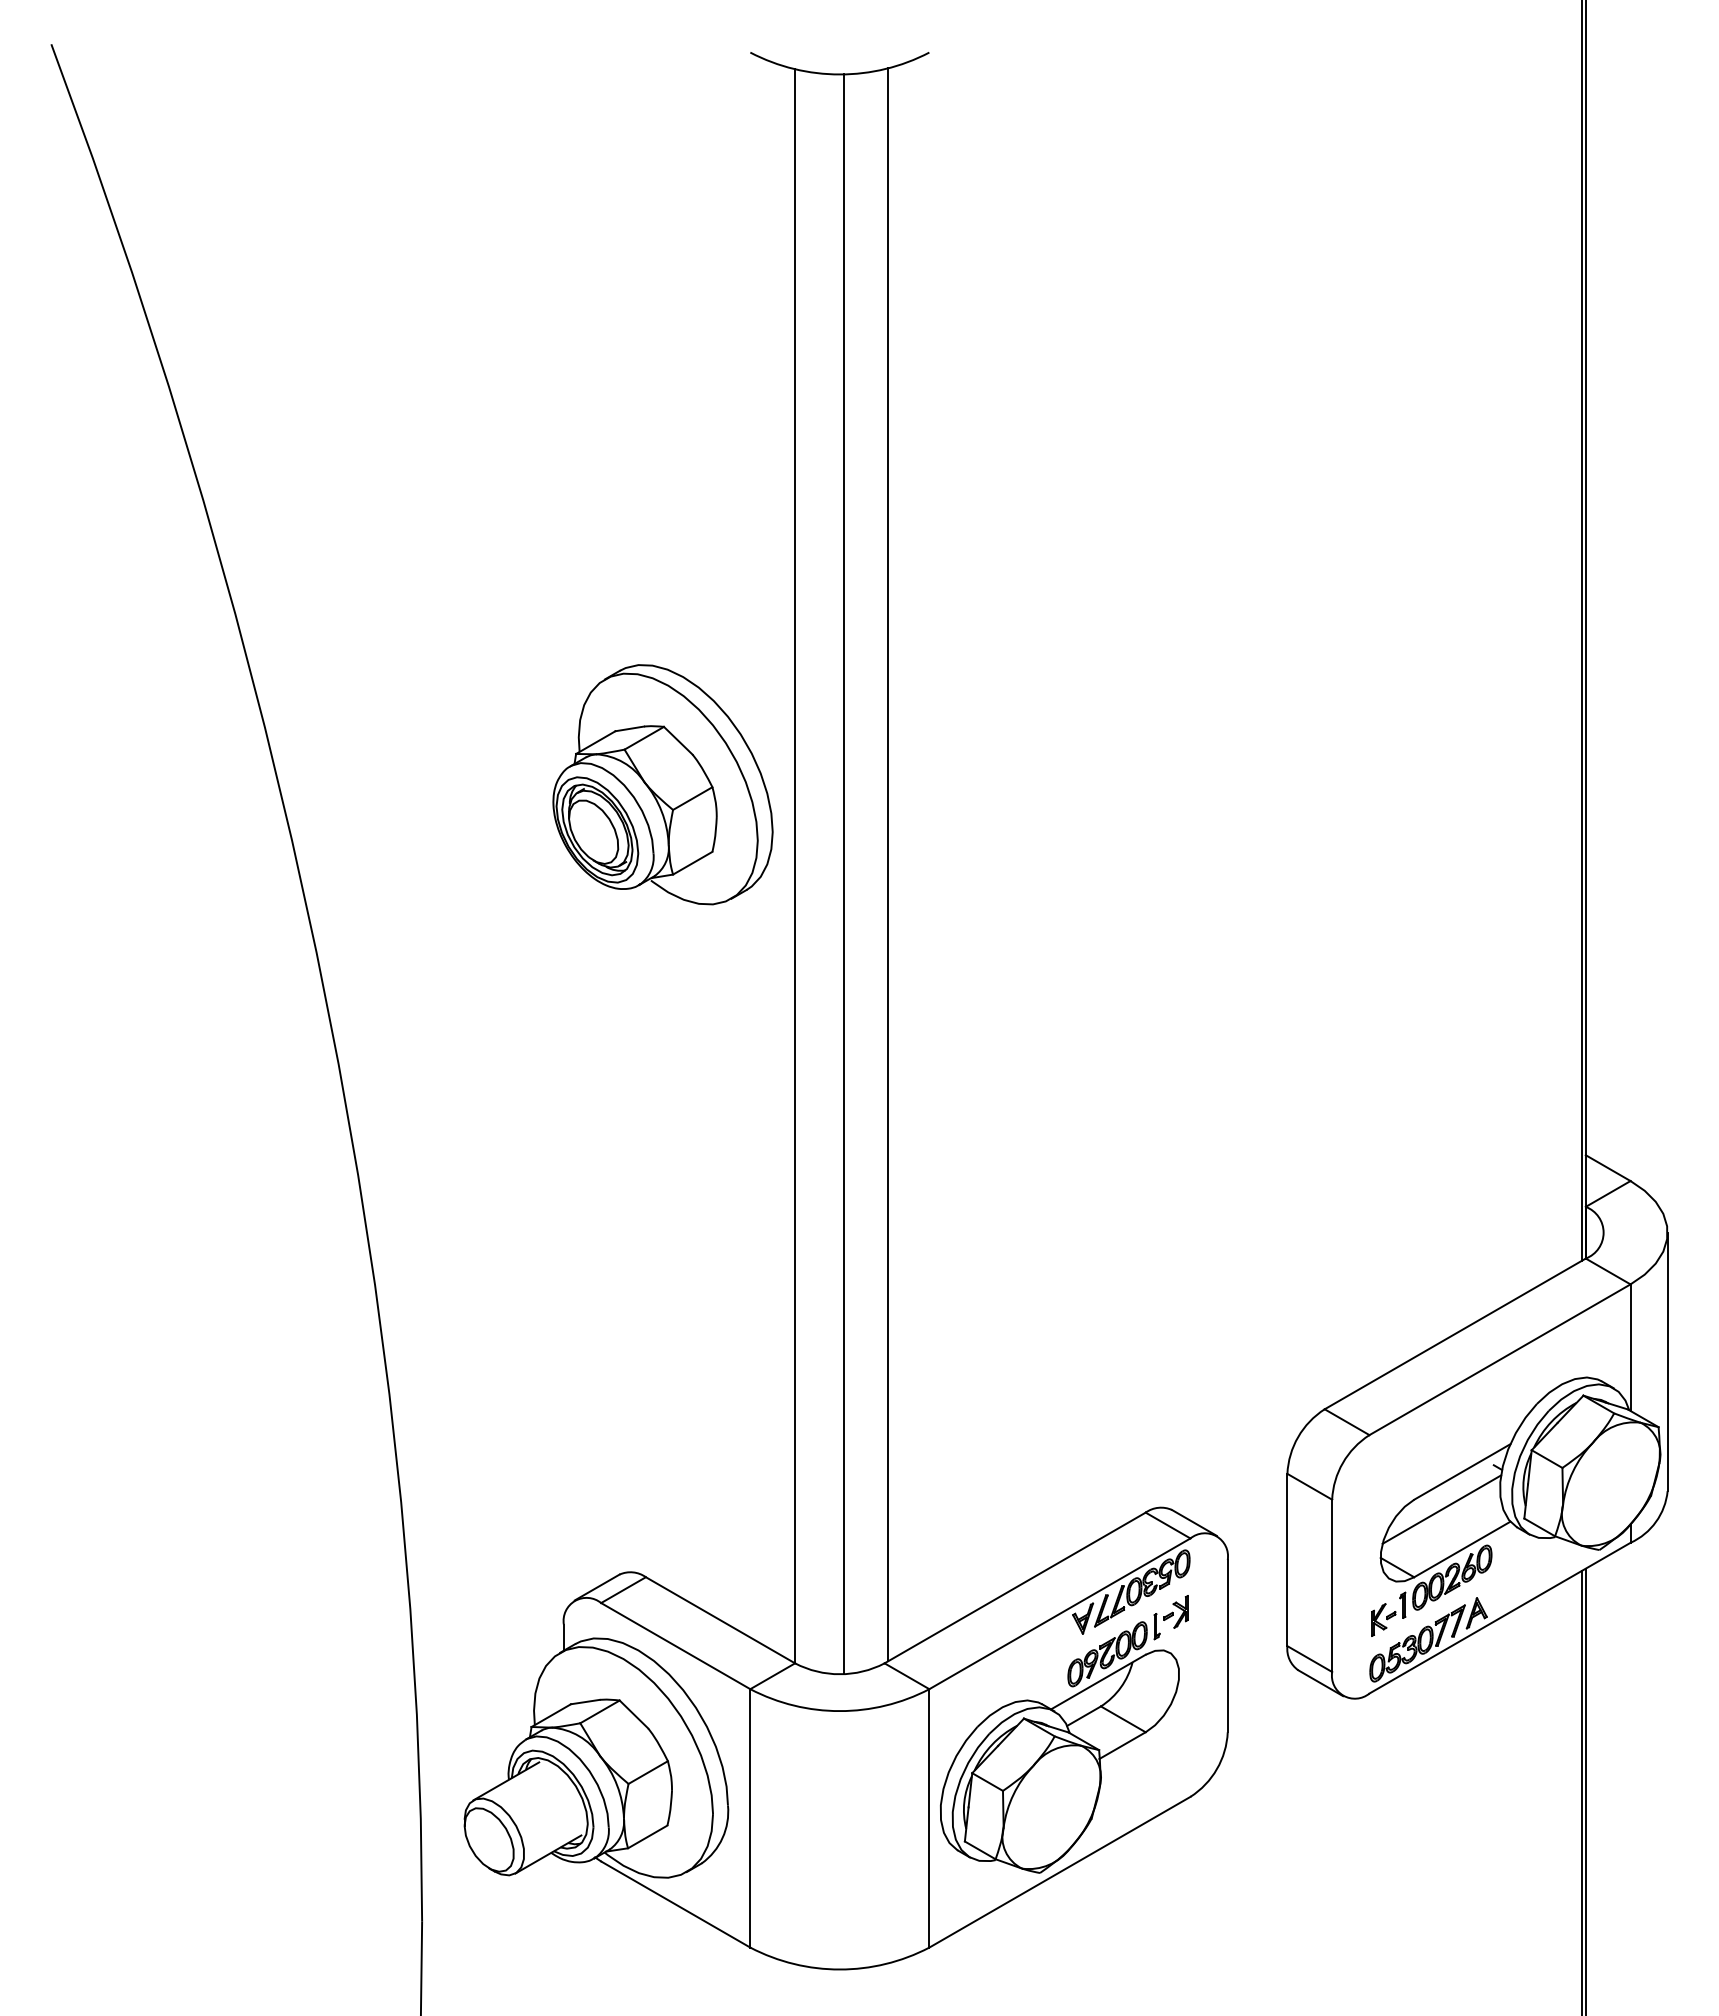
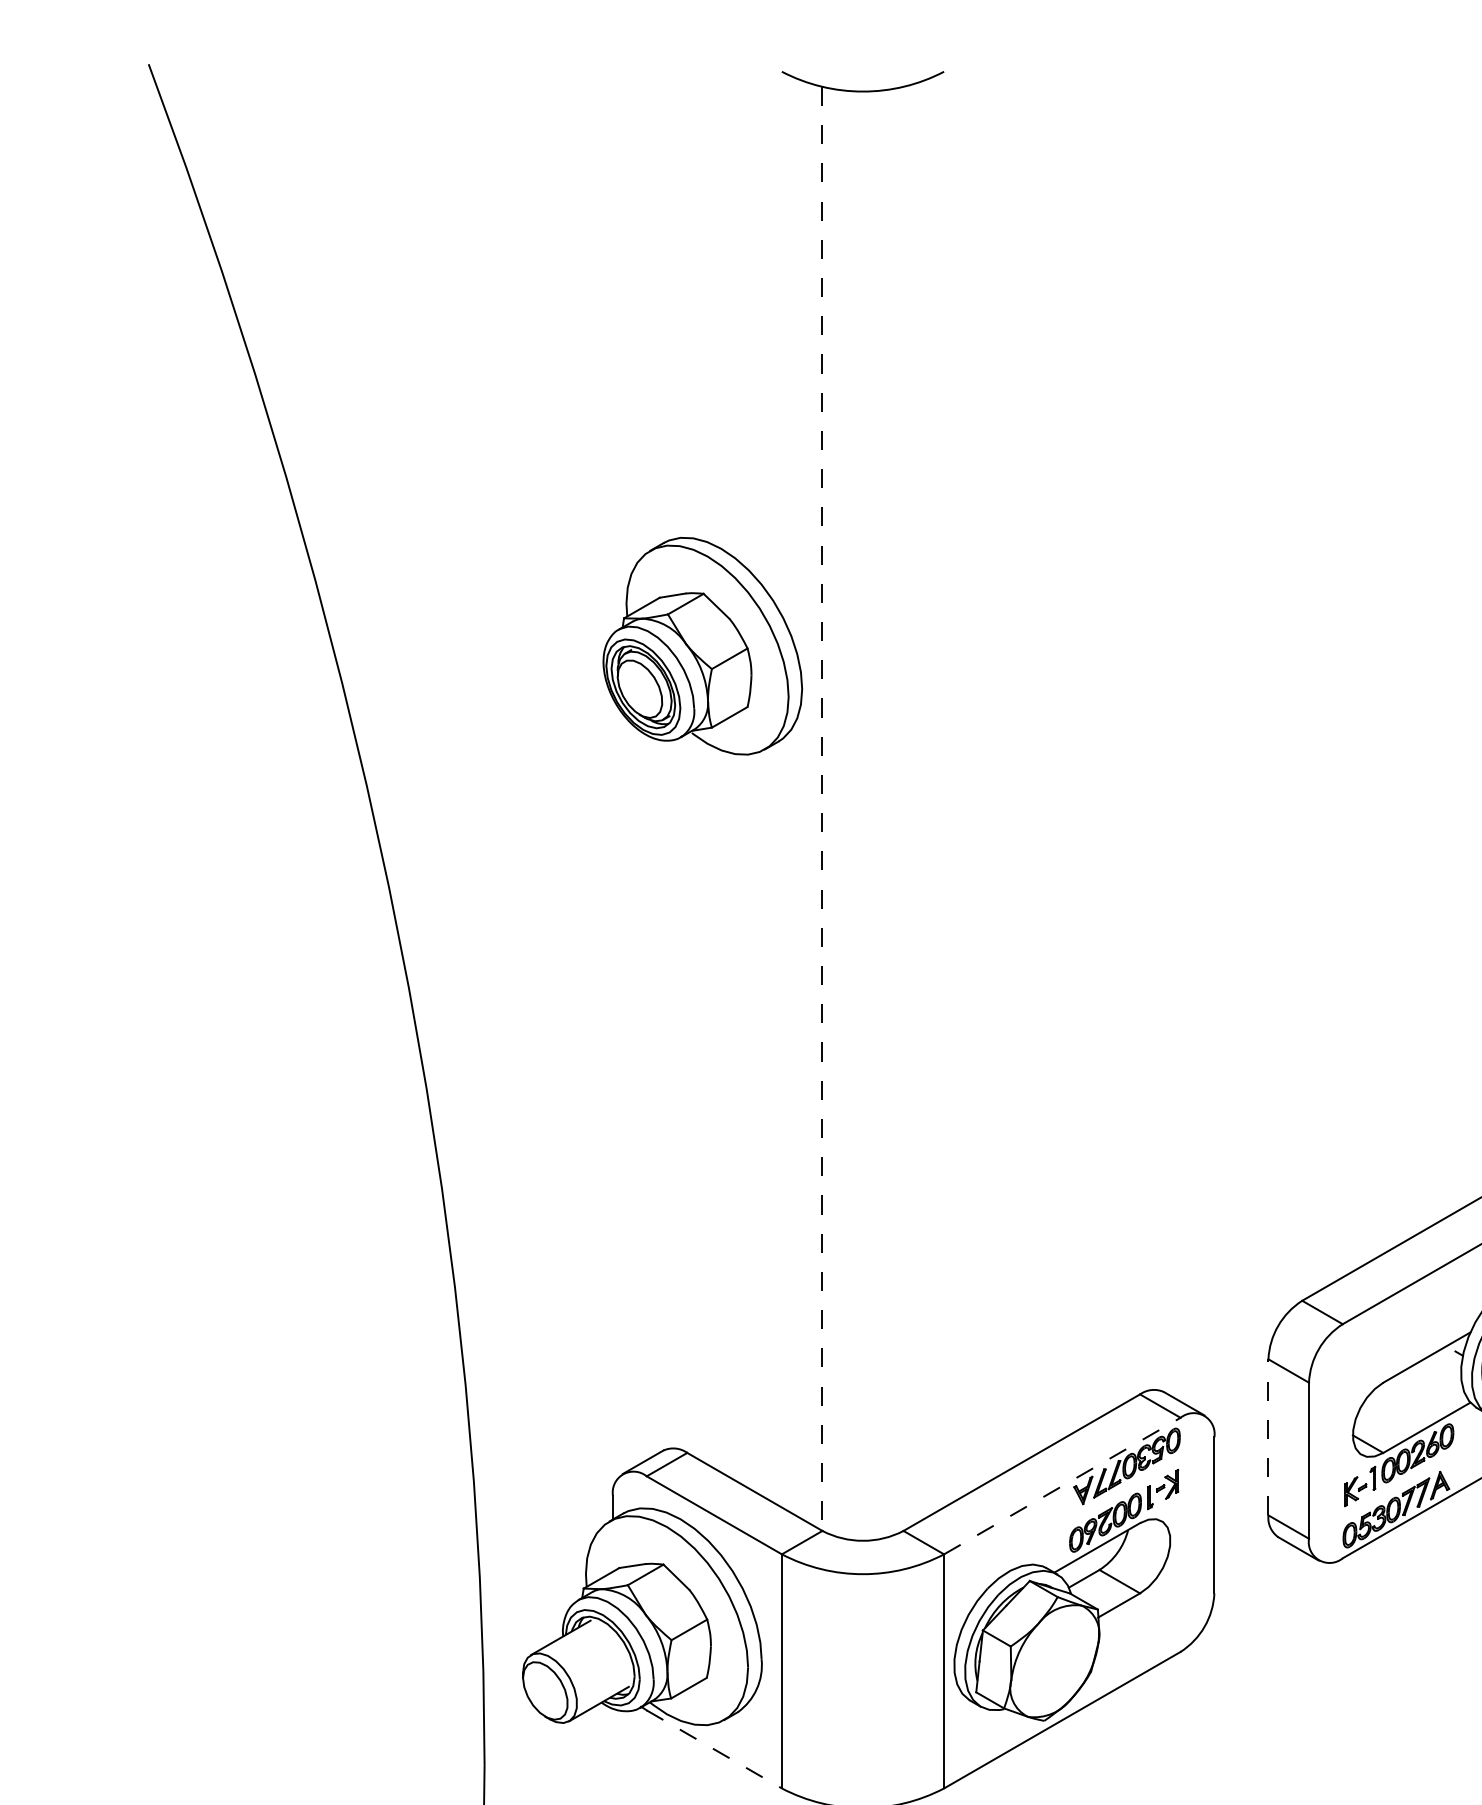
part: (662, 784) -> (702, 646), moved
line: (888, 864) -> (907, 807), removed
line: (795, 866) -> (822, 809), solid -> dashed
line: (843, 873) -> (866, 815), removed
line: (1441, 1509) -> (1408, 1391), removed
line: (1287, 1559) -> (1268, 1436), solid -> dashed
line: (1059, 1613) -> (1061, 1485), solid -> dashed
line: (676, 1904) -> (715, 1749), solid -> dashed

